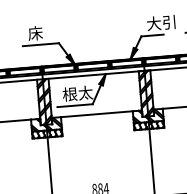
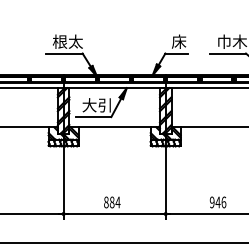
text: (160, 22) -> (185, 41), 大引 -> 床
text: (42, 32) -> (67, 41), 床 -> 根太
text: (77, 93) -> (97, 105), 根太 -> 大引

